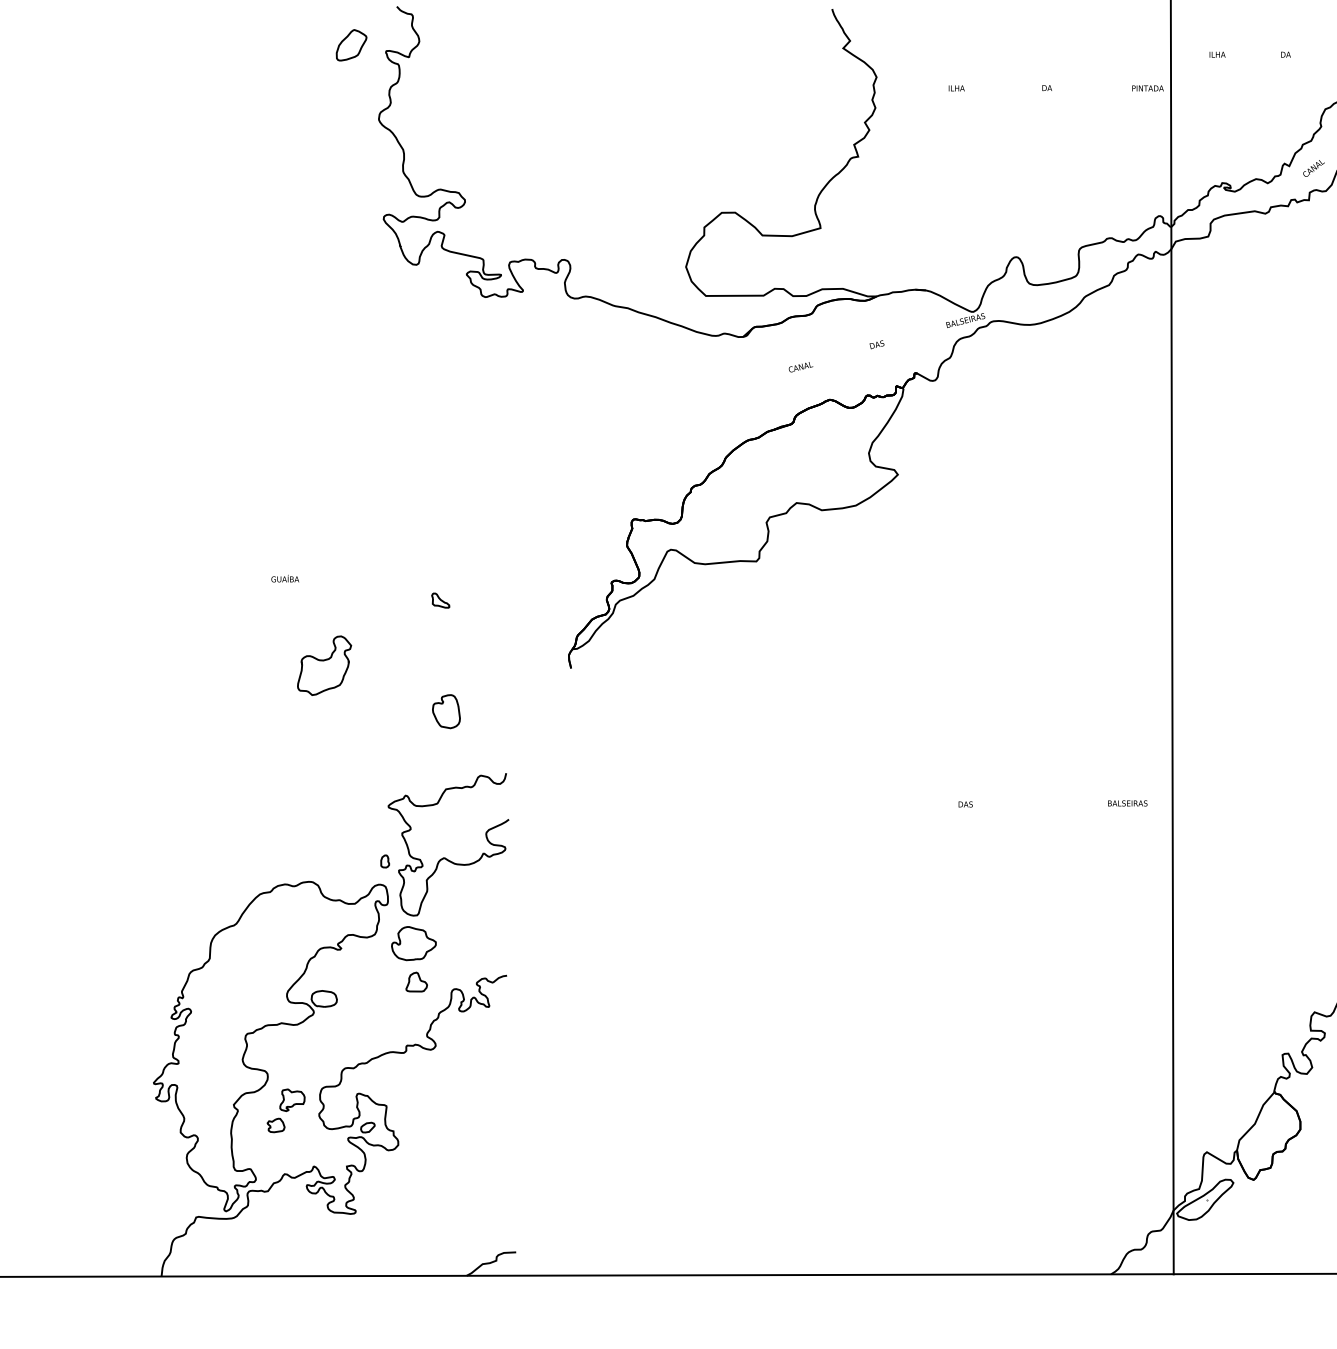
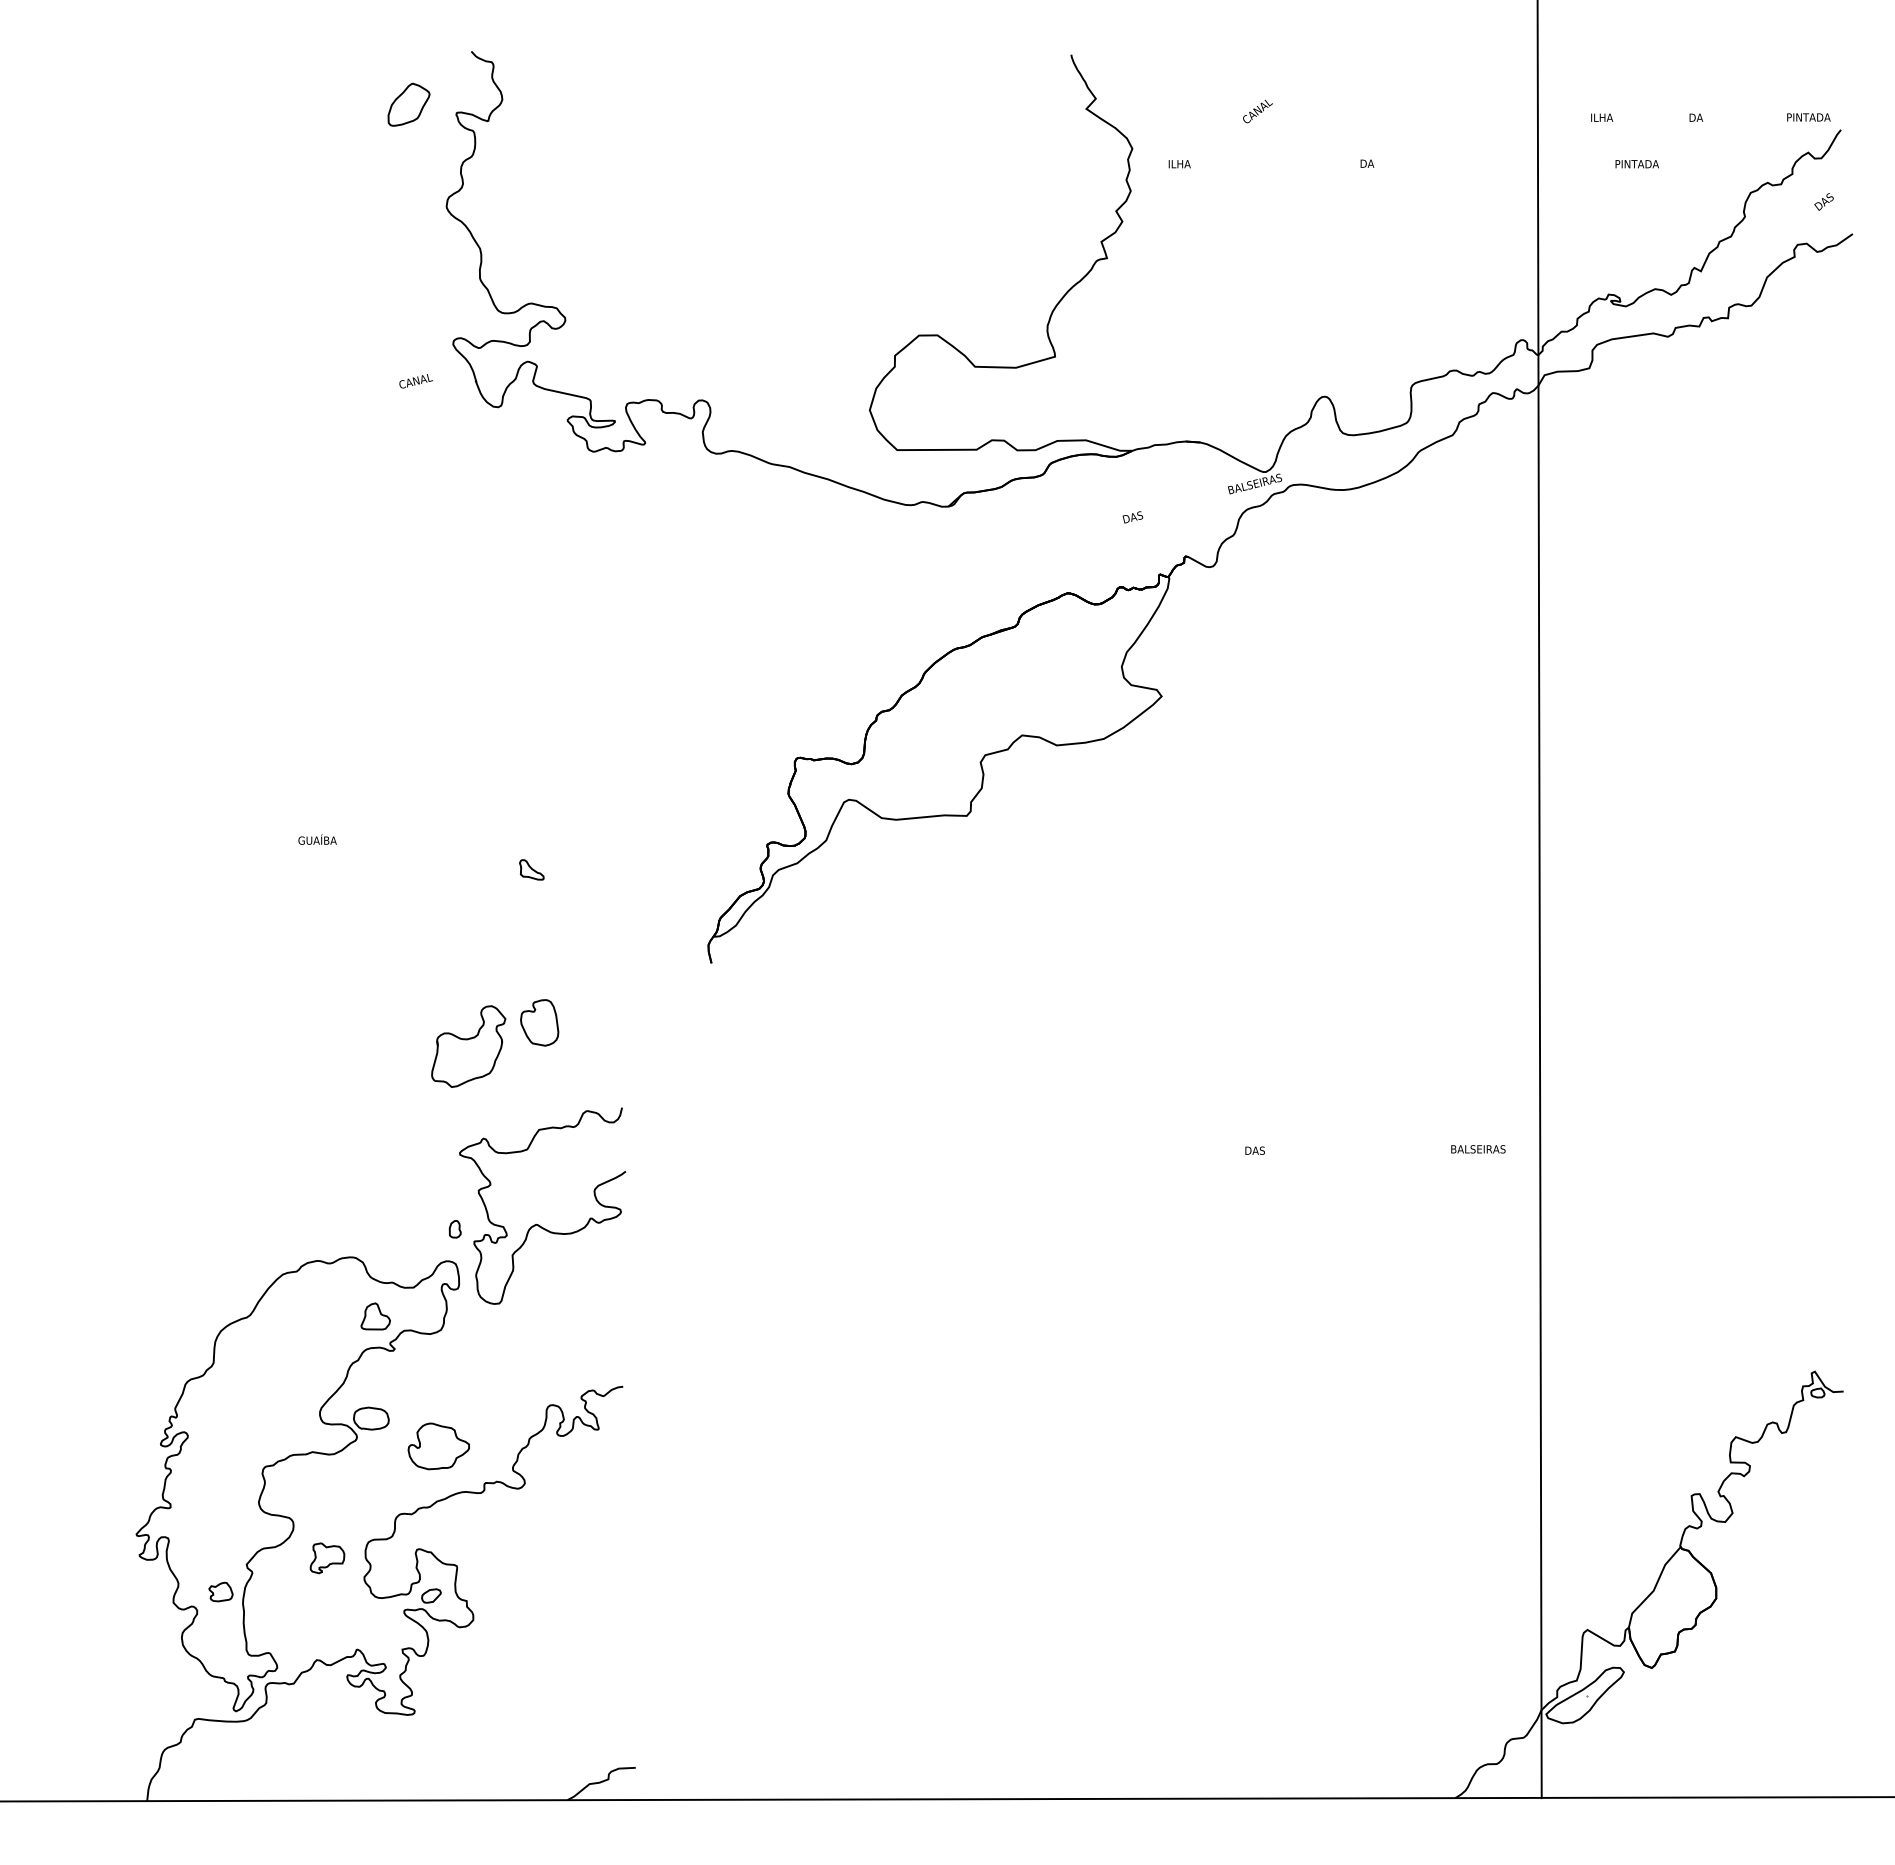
text: (956, 88) -> (1179, 164), moved
text: (1147, 88) -> (1636, 164), moved
text: (1313, 168) -> (1257, 111), moved
text: (800, 367) -> (415, 381), moved
part: (324, 665) -> (468, 1046), moved
part: (413, 943) -> (438, 1446), moved
part: (416, 982) -> (375, 1316), moved
part: (275, 1125) -> (220, 1591), moved

